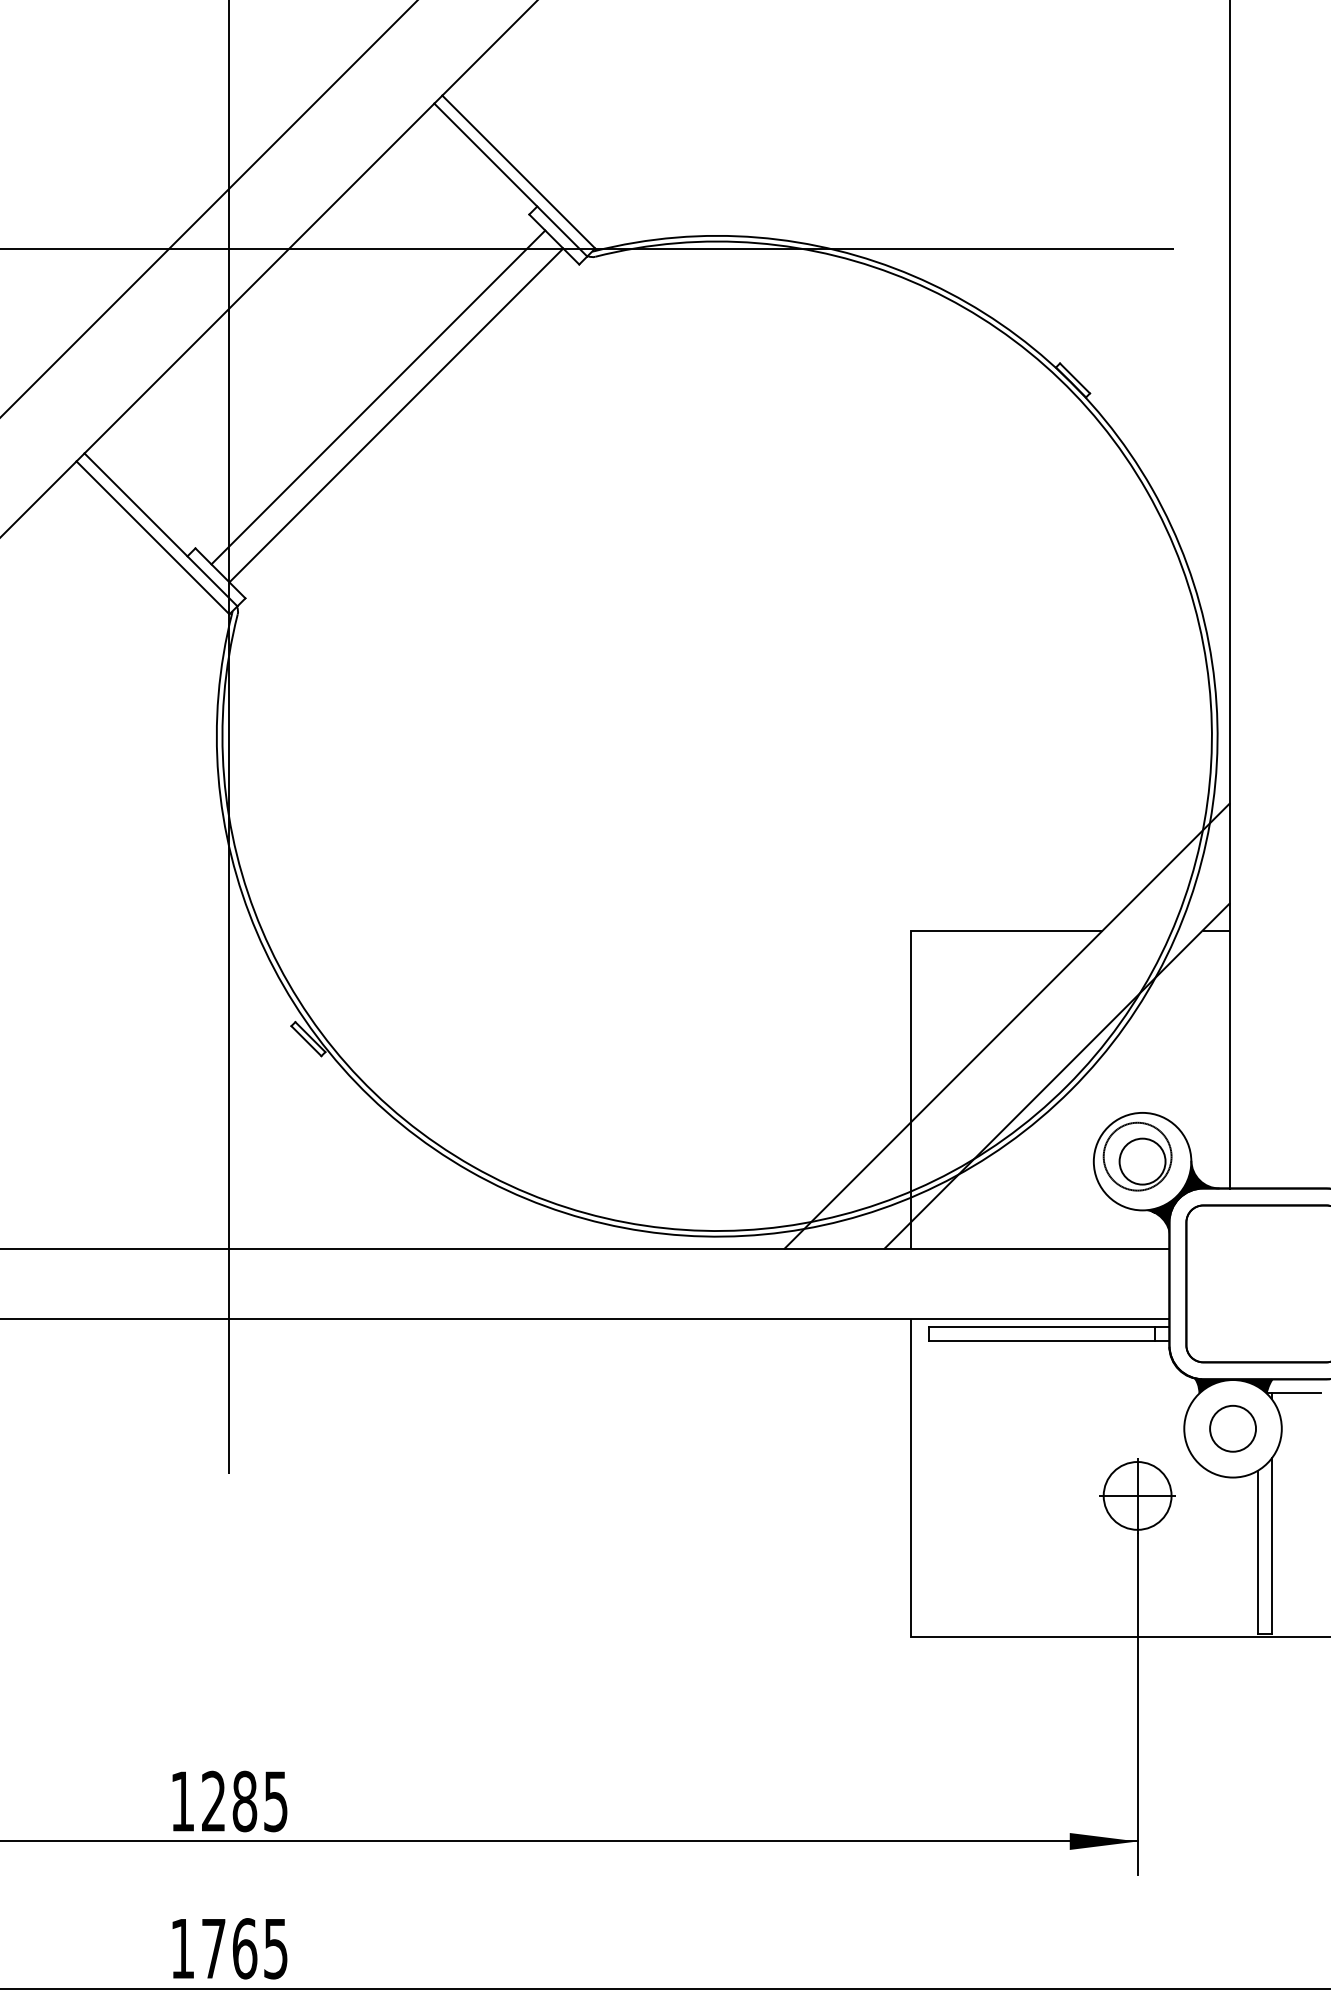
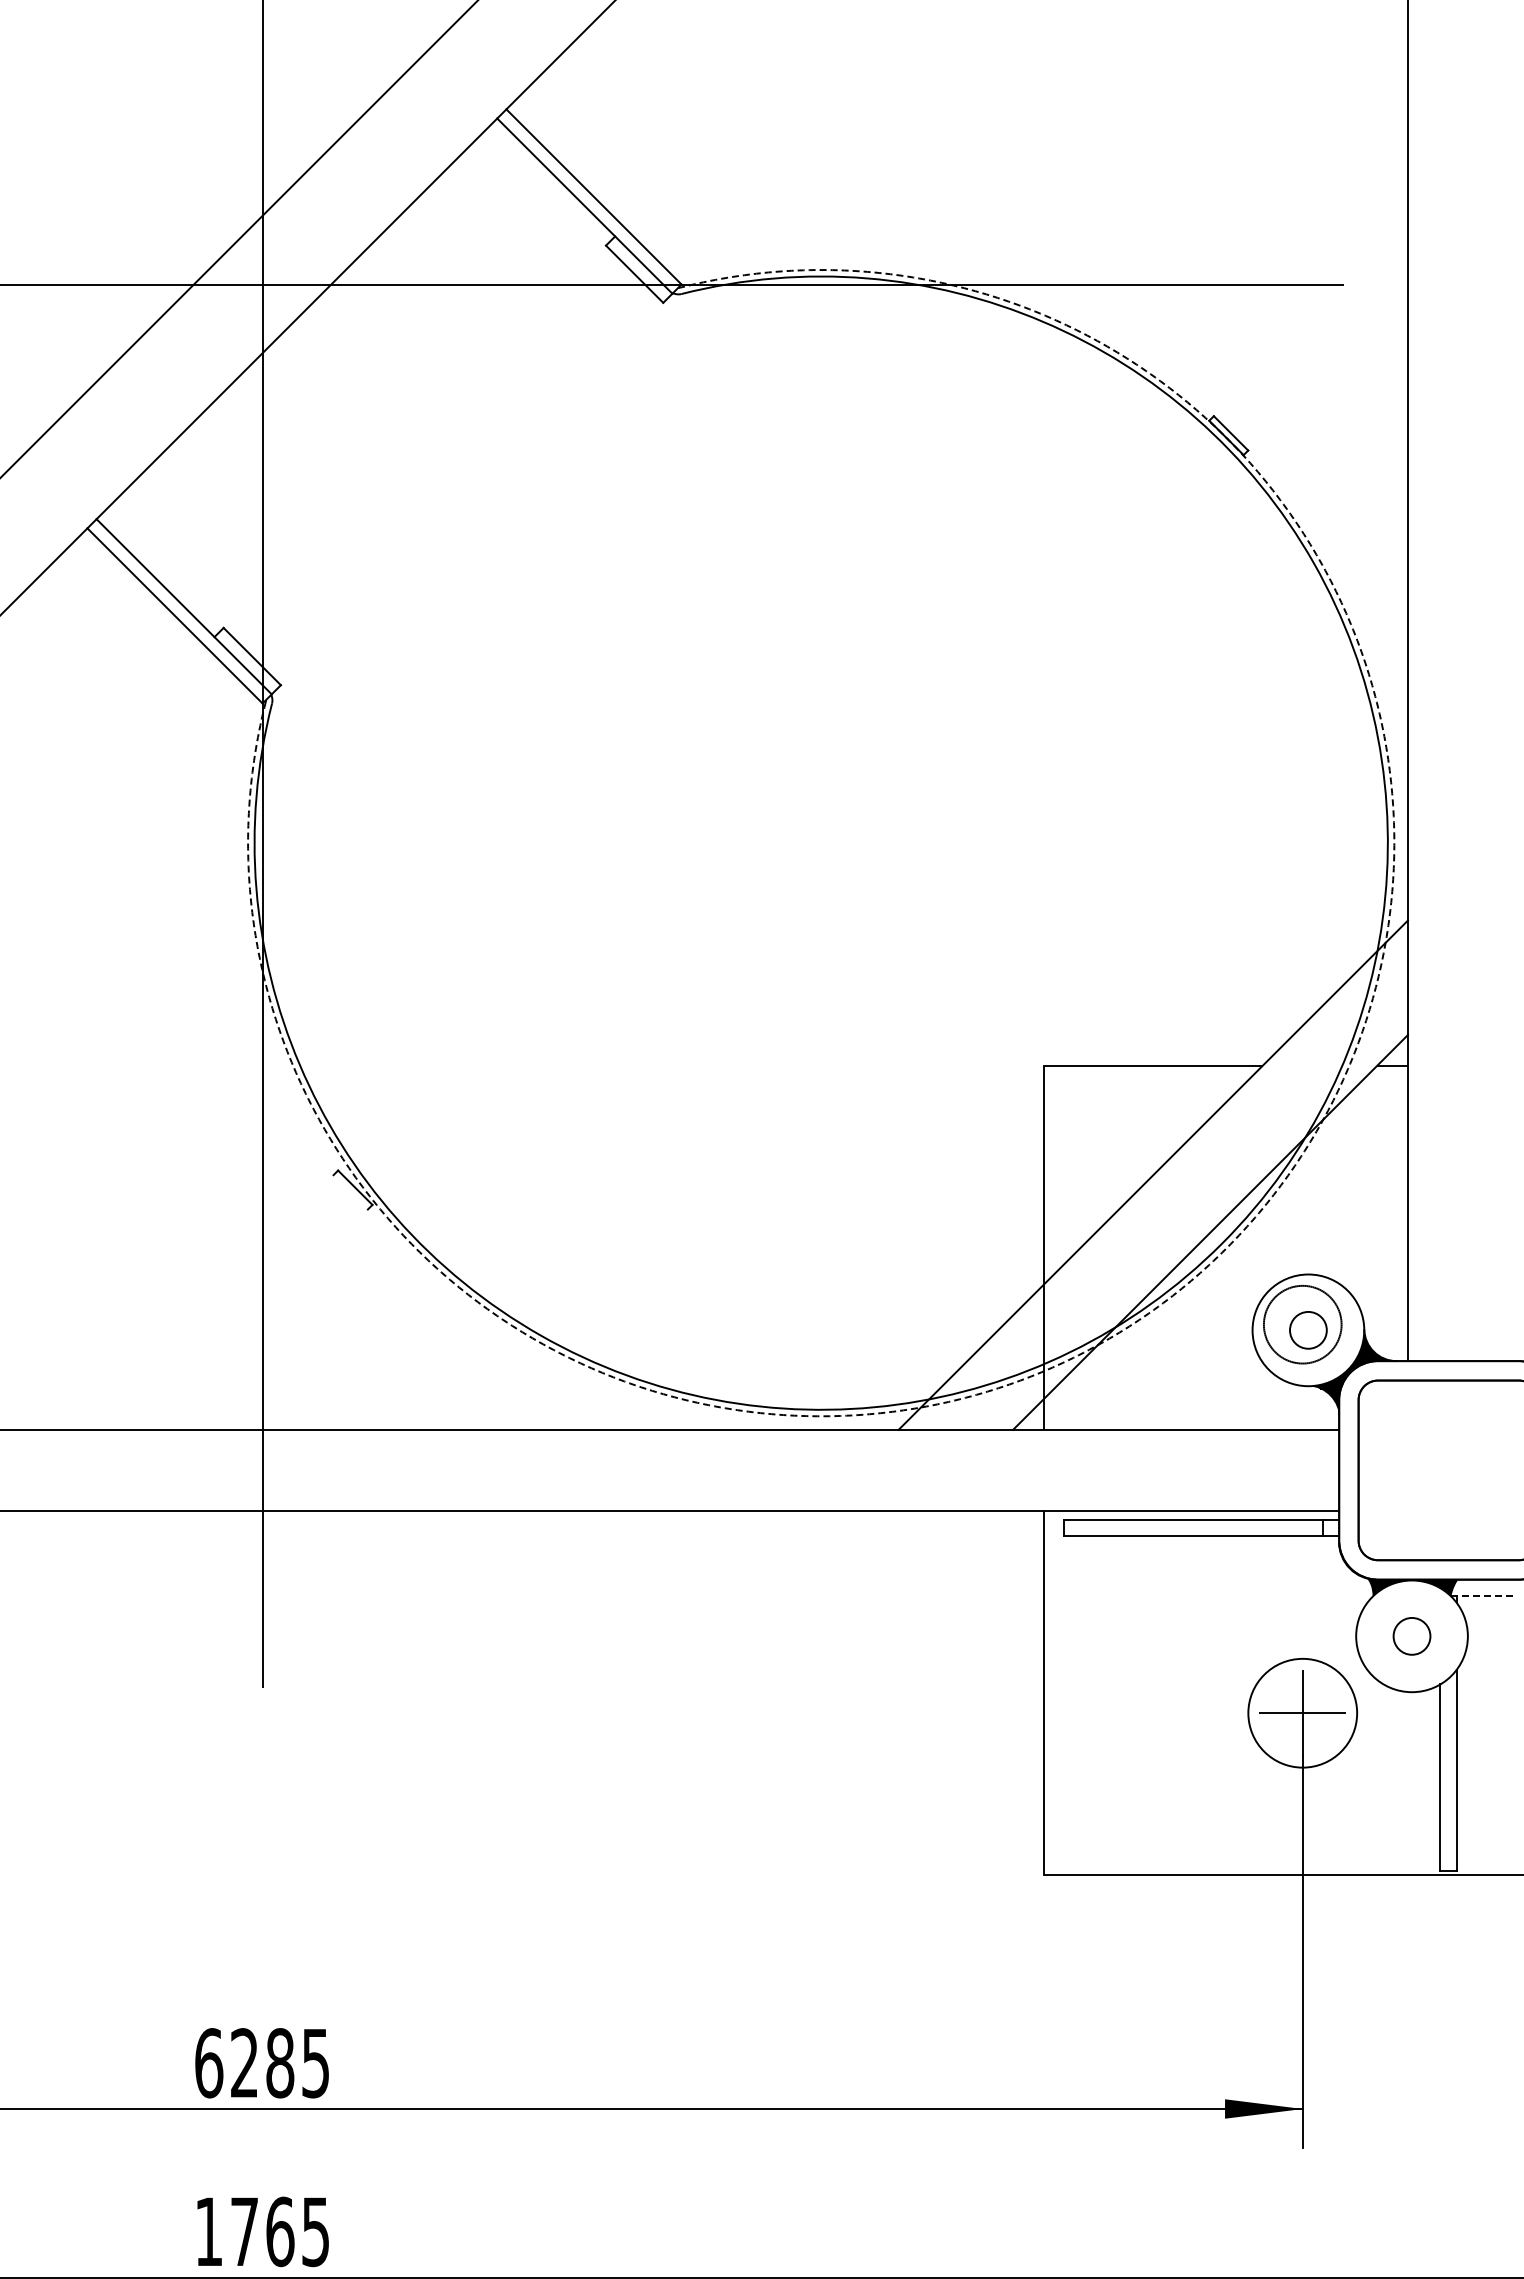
line: (377, 396) -> (432, 454), removed
line: (396, 415) -> (453, 475), removed
line: (306, 1041) -> (350, 1192), removed
arc: (1071, 1090) -> (1226, 1248), solid -> dashed
circle: (1142, 1161) -> (1308, 1330), size x0.7
line: (1293, 1393) -> (1481, 1595), solid -> dashed
circle: (1232, 1428) -> (1411, 1636), size x0.7
circle: (1137, 1496) -> (1302, 1713), size x1.4
text: (183, 1801) -> (209, 2063), 1285 -> 6285

